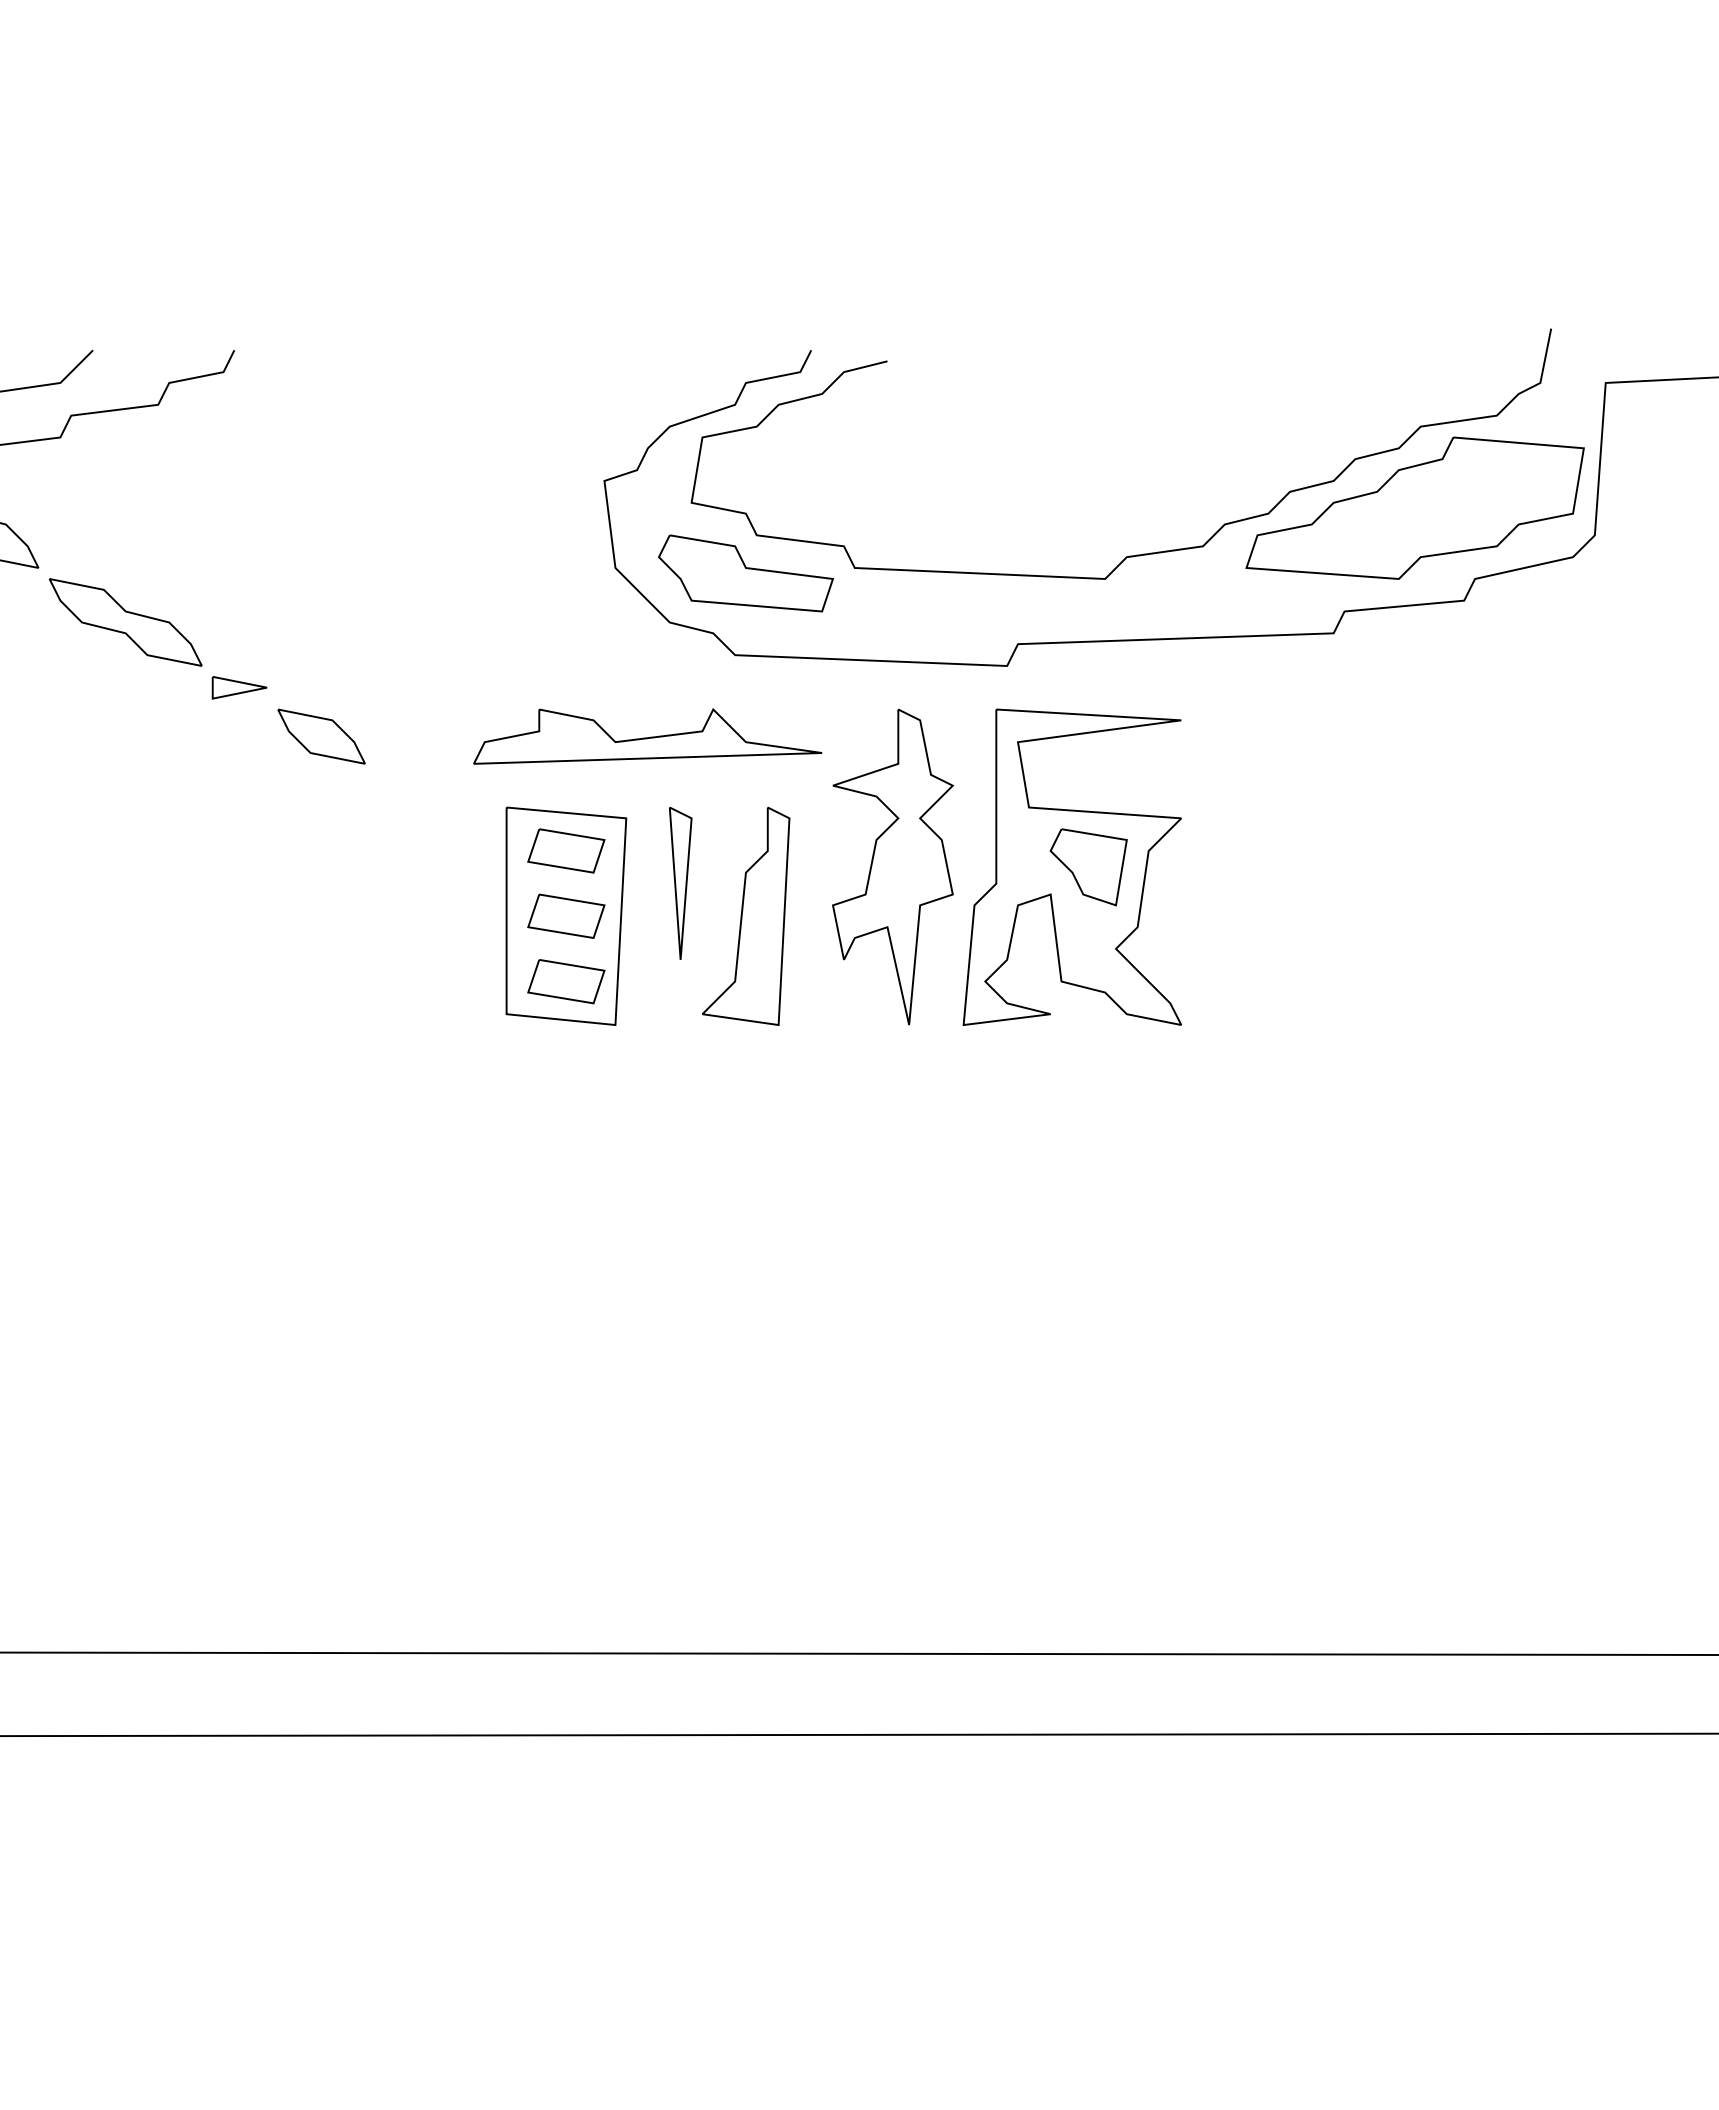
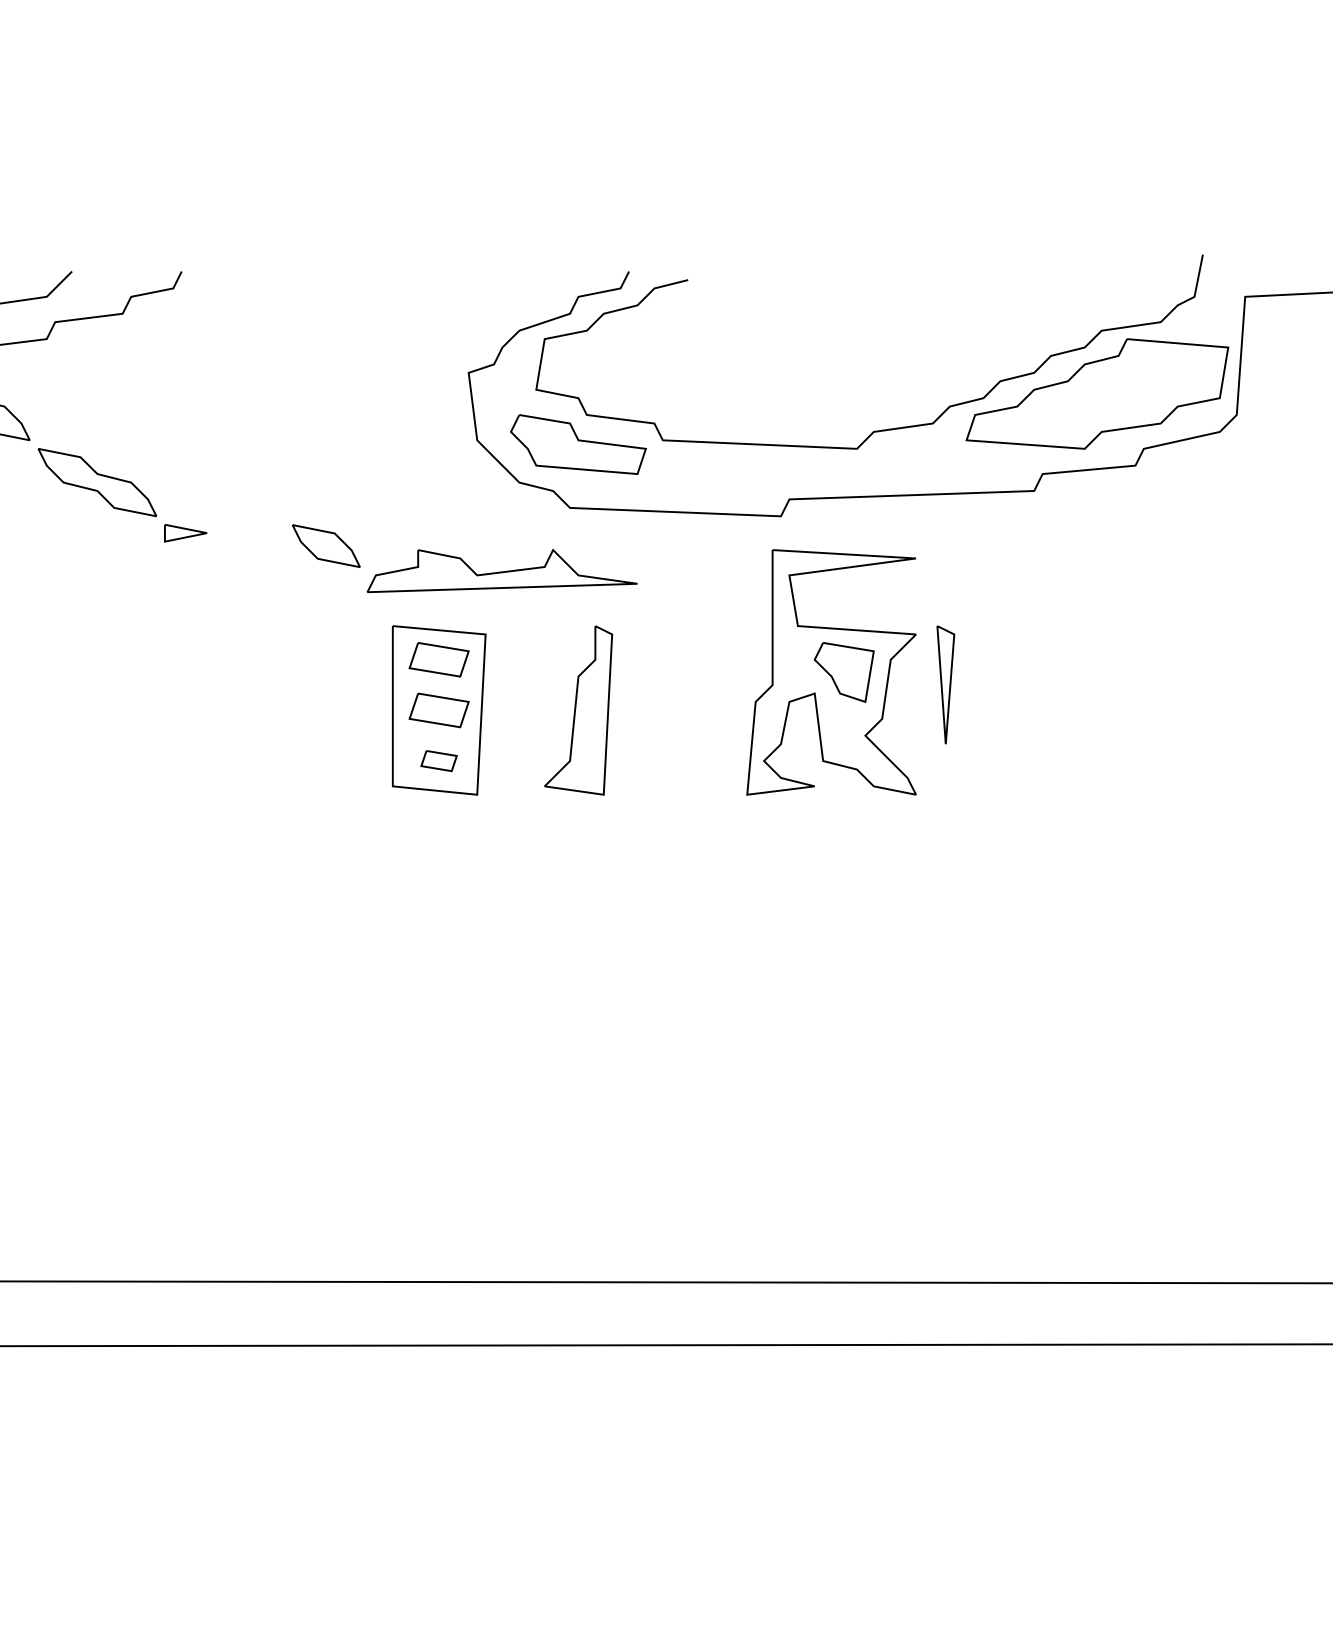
part: (321, 735) -> (326, 545), moved
part: (893, 866) -> (692, 671), removed
part: (680, 882) -> (945, 684), moved
part: (565, 980) -> (438, 760), size x0.6

